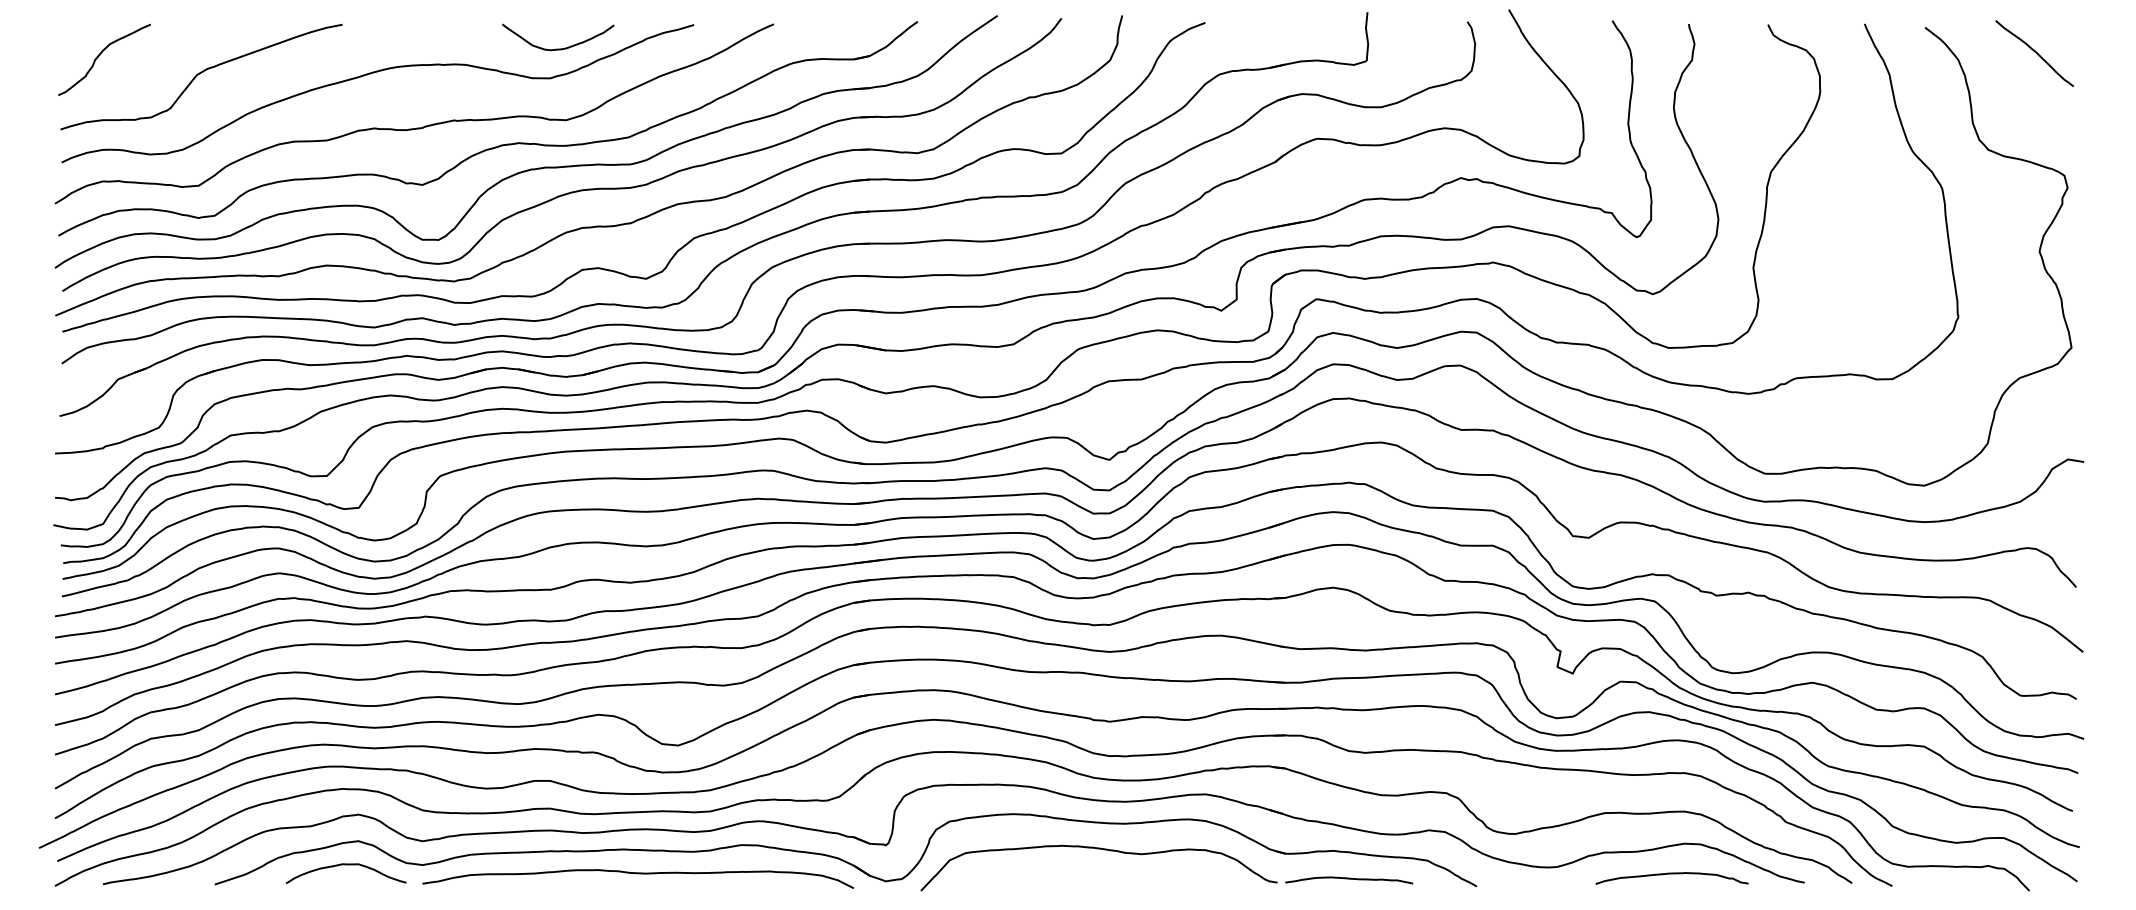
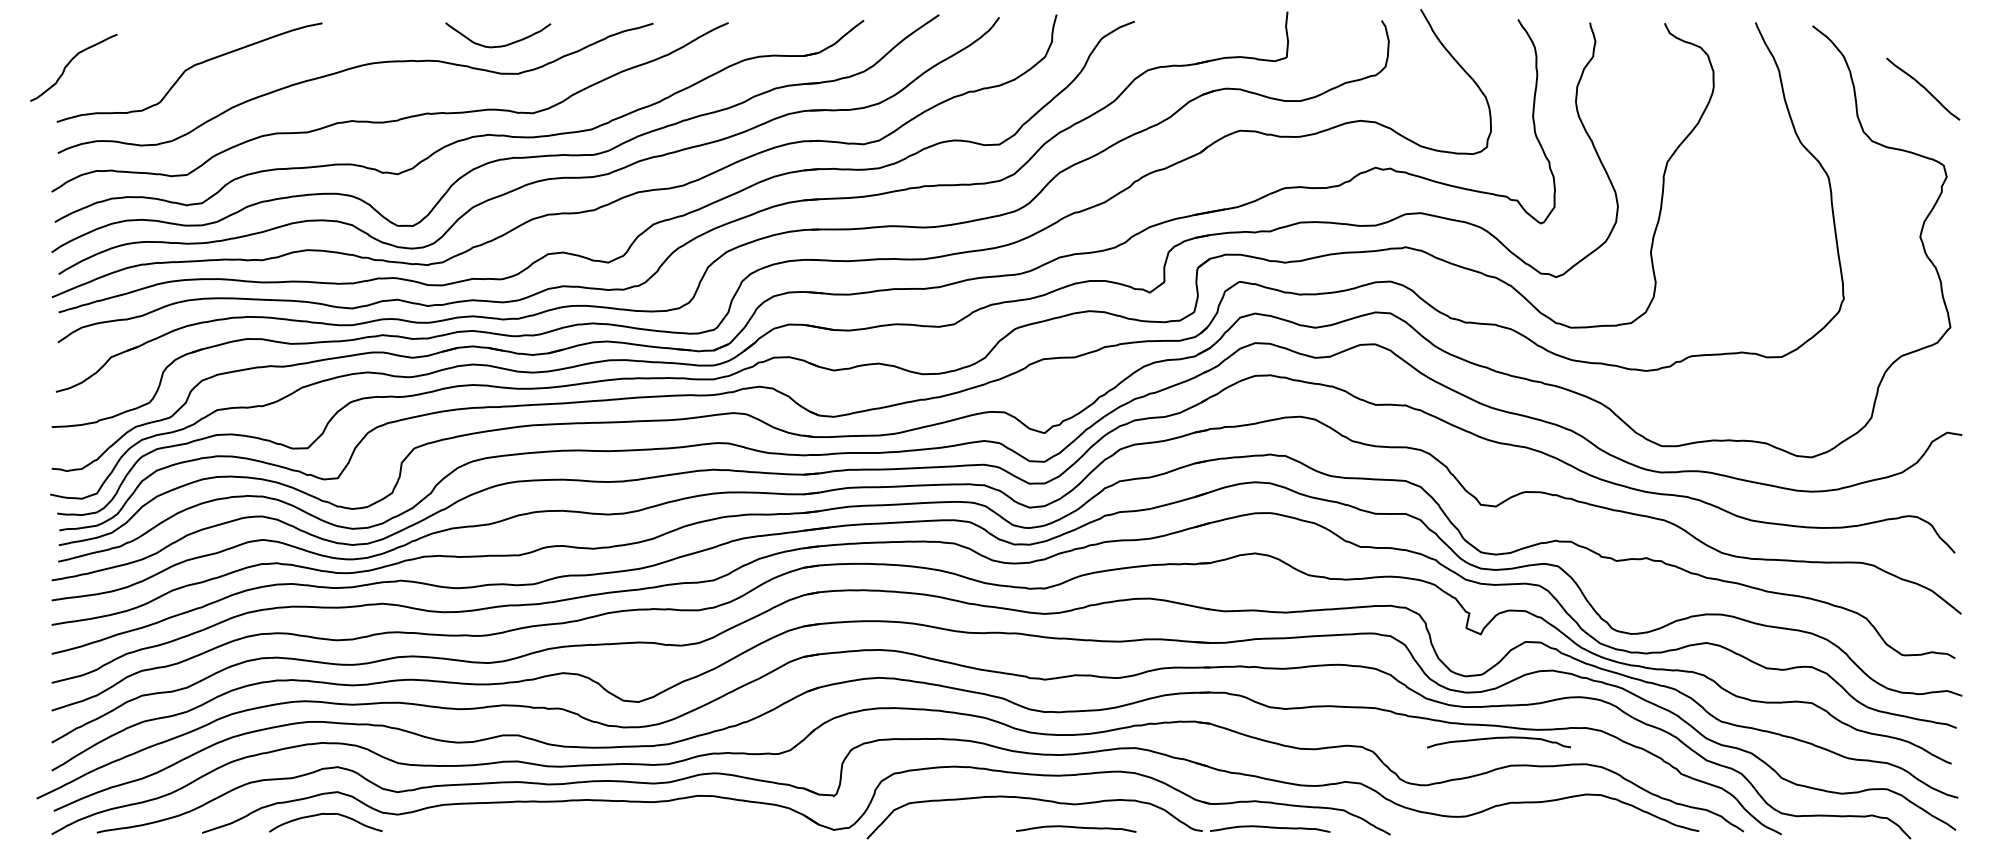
curve: (558, 48) -> (498, 45), moved
curve: (2034, 52) -> (1923, 88), moved
curve: (100, 55) -> (70, 63), moved
curve: (638, 874) -> (601, 823), removed
curve: (1671, 874) -> (1498, 738), moved
curve: (1142, 879) -> (1075, 828), added

